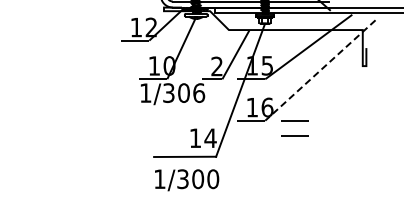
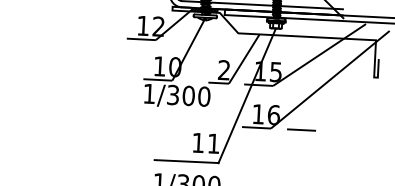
line: (320, 70) -> (330, 79), dashed -> solid
text: (199, 92) -> (204, 96), 1/306 -> 1/300
line: (294, 135) -> (300, 145), removed
text: (210, 137) -> (213, 142), 14 -> 11

